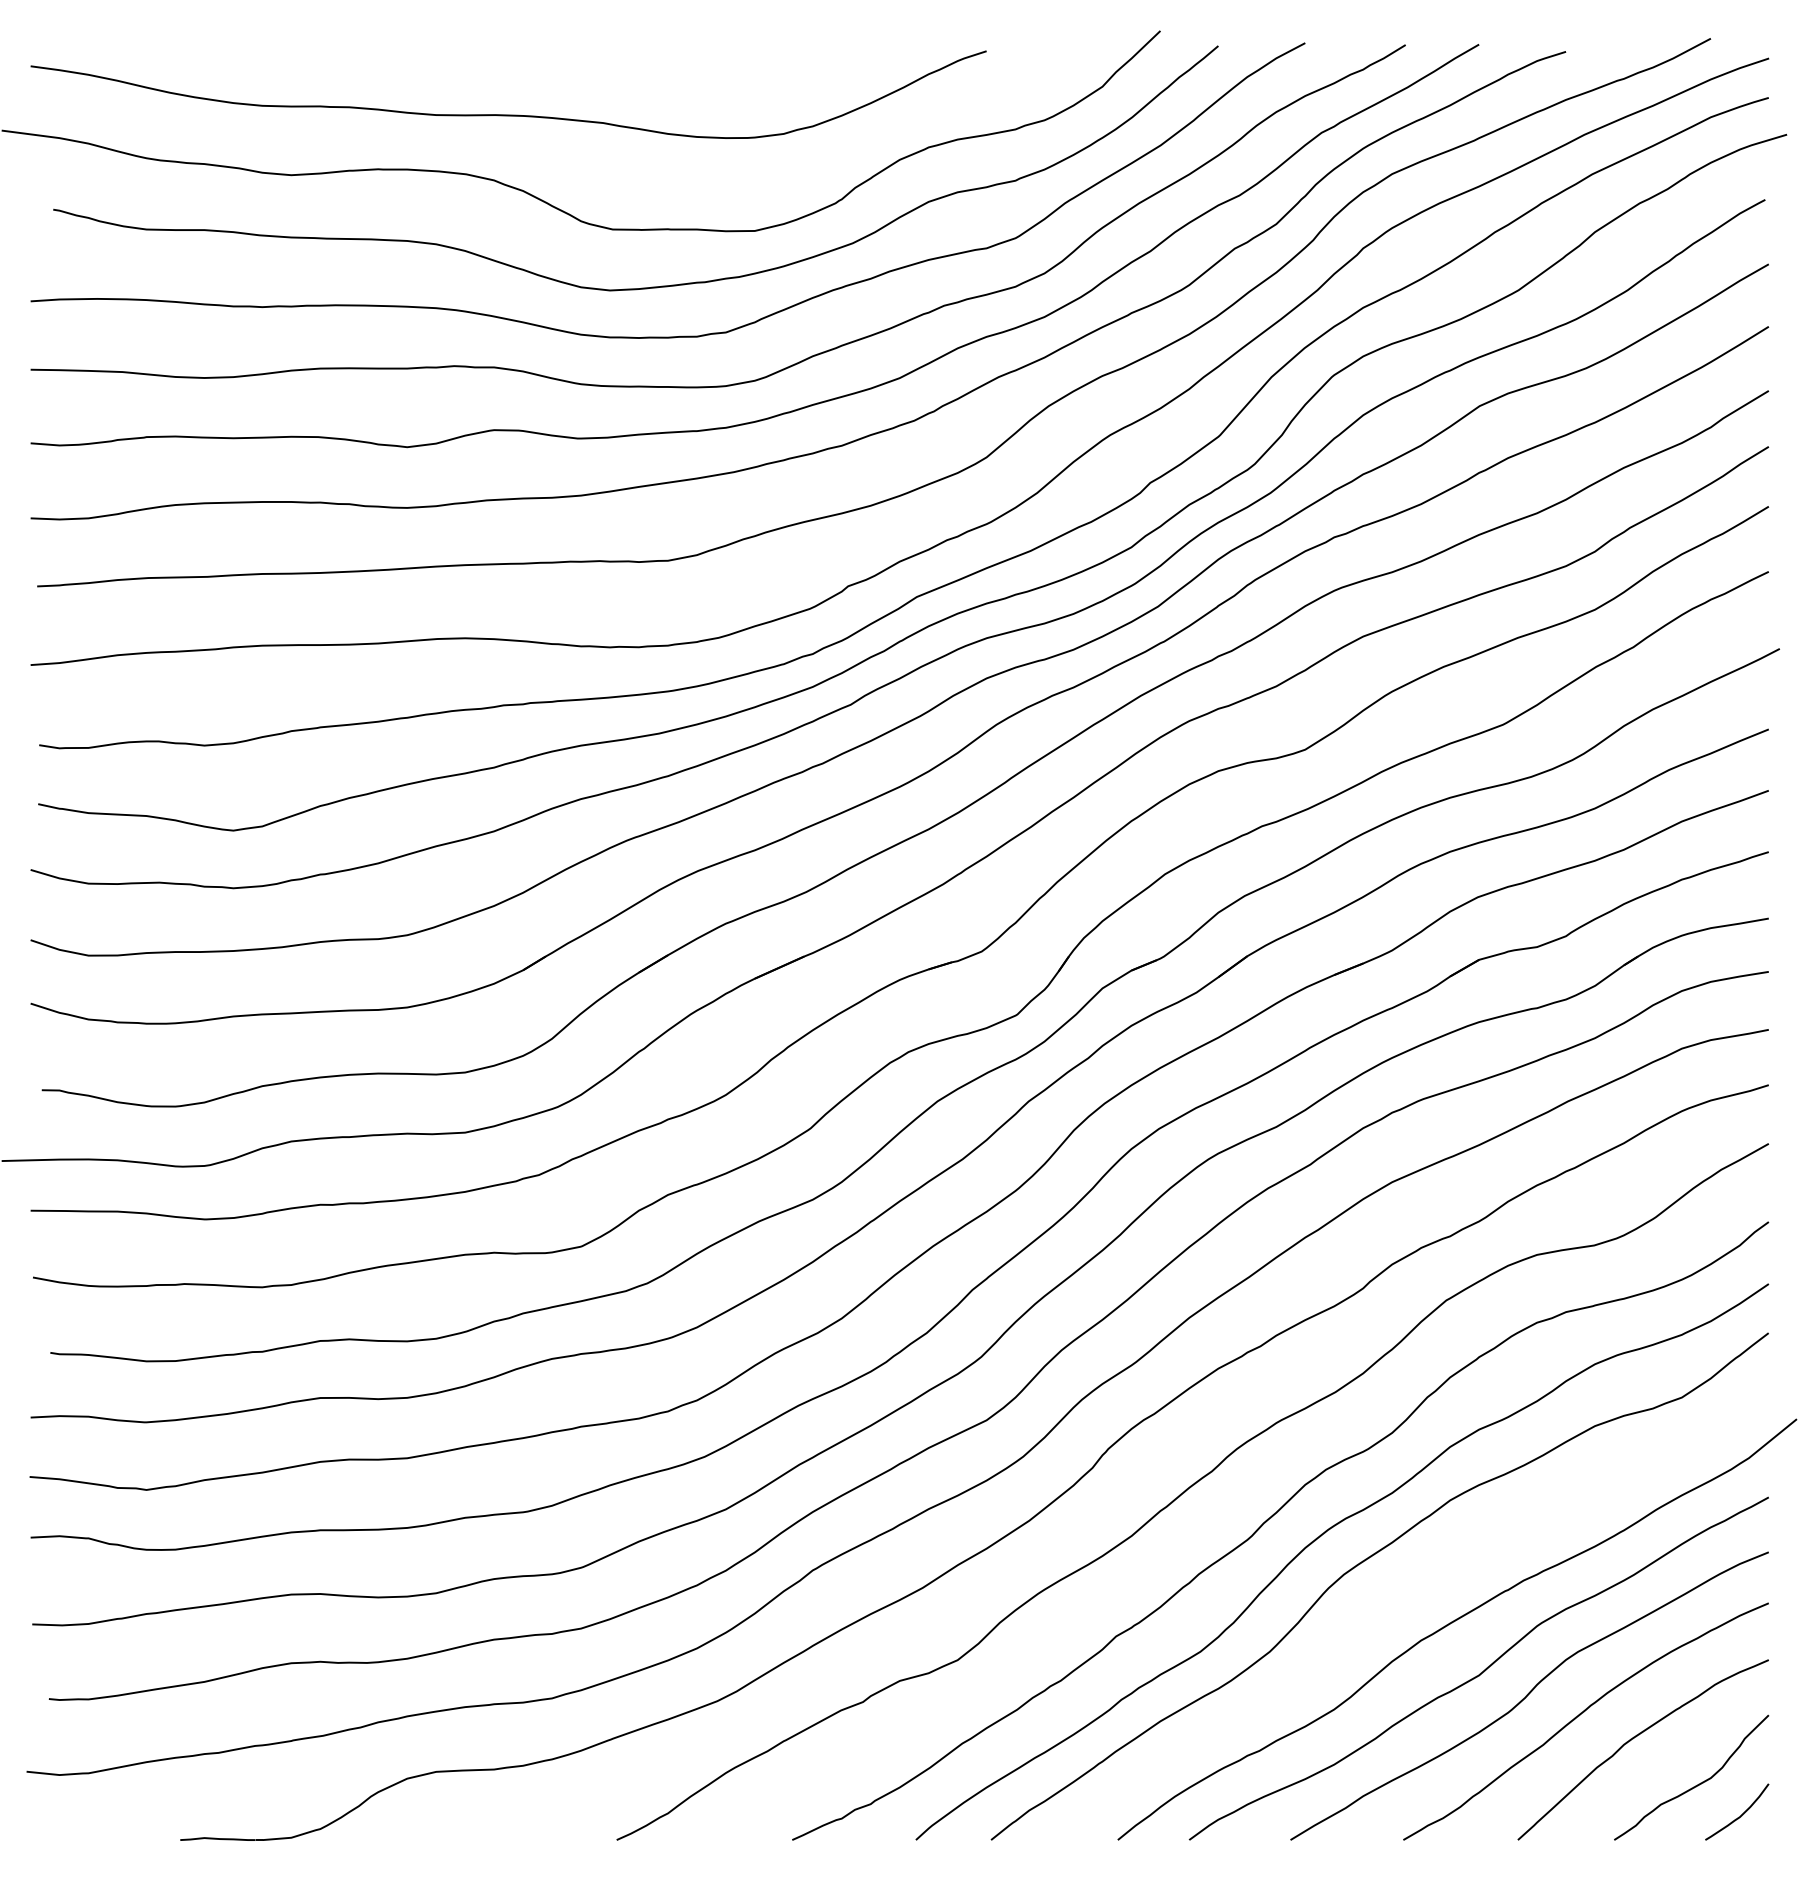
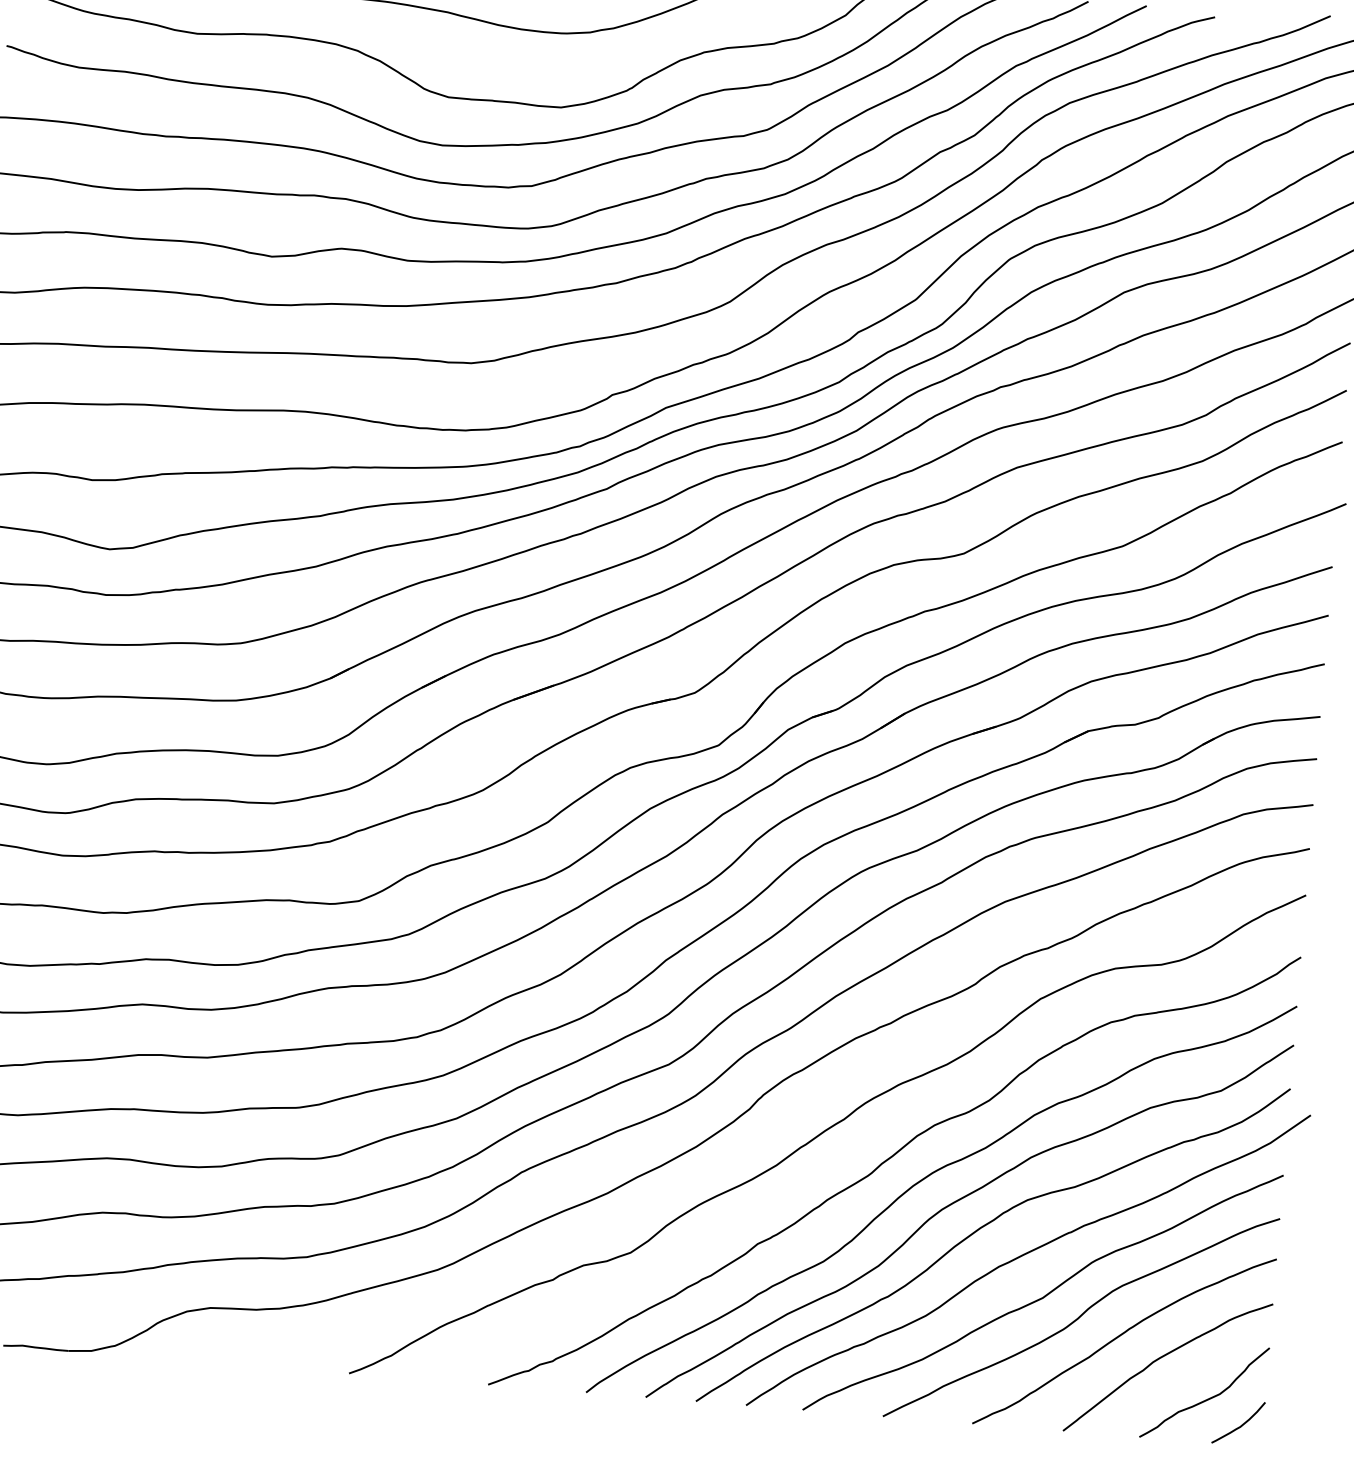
curve: (1396, 1593) -> (982, 1227), added

